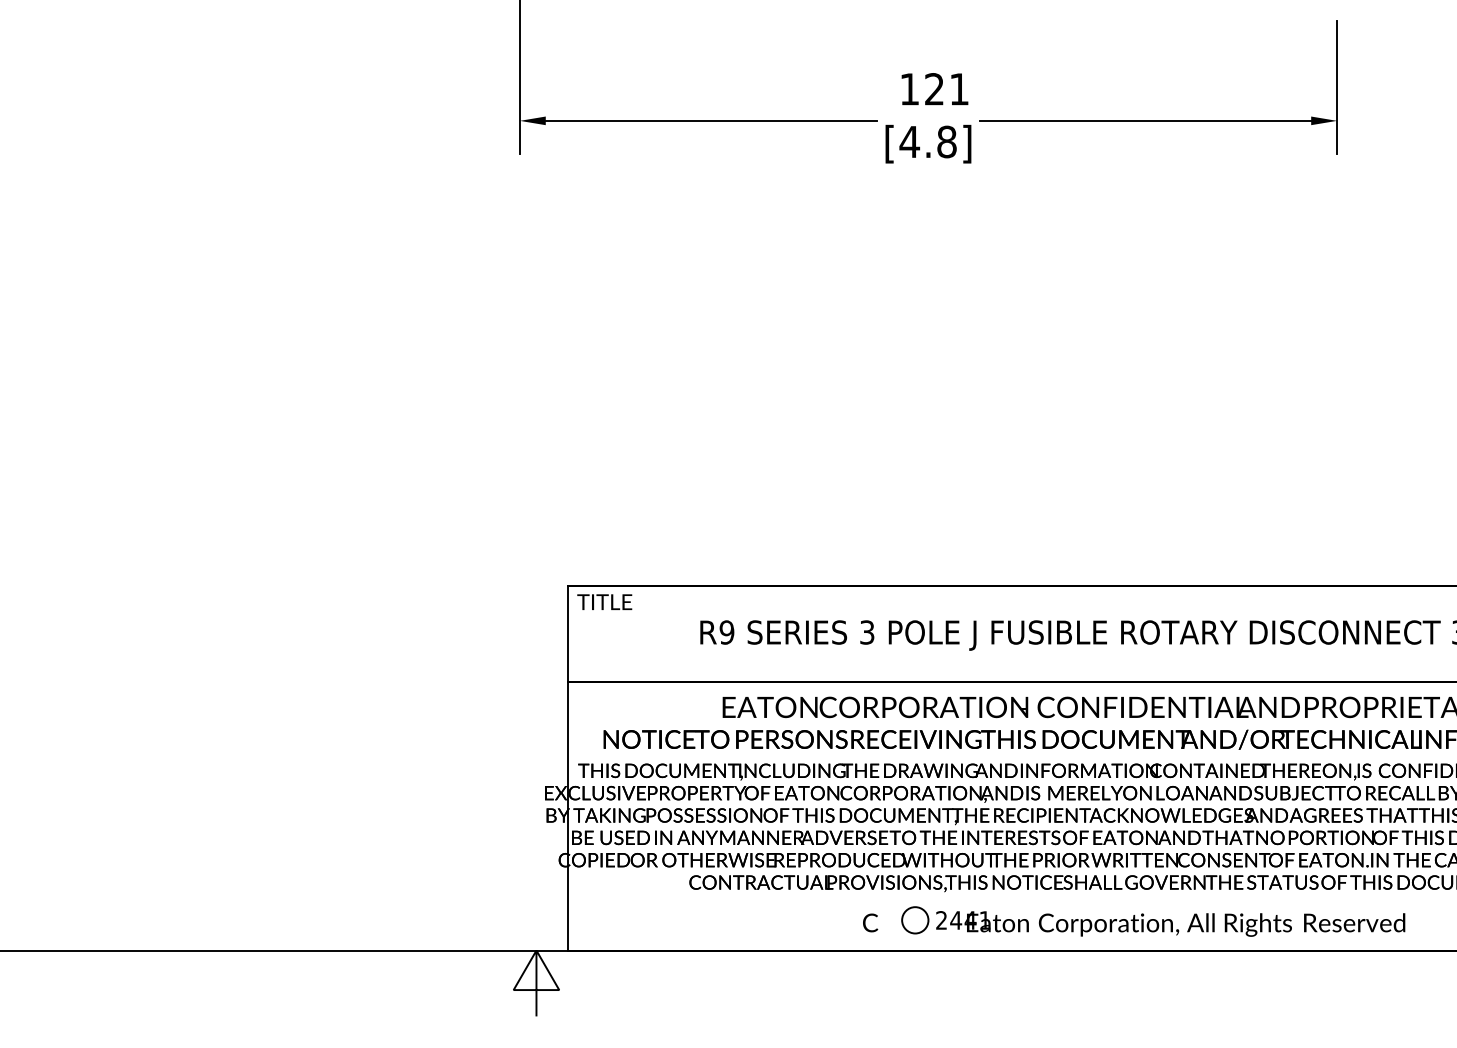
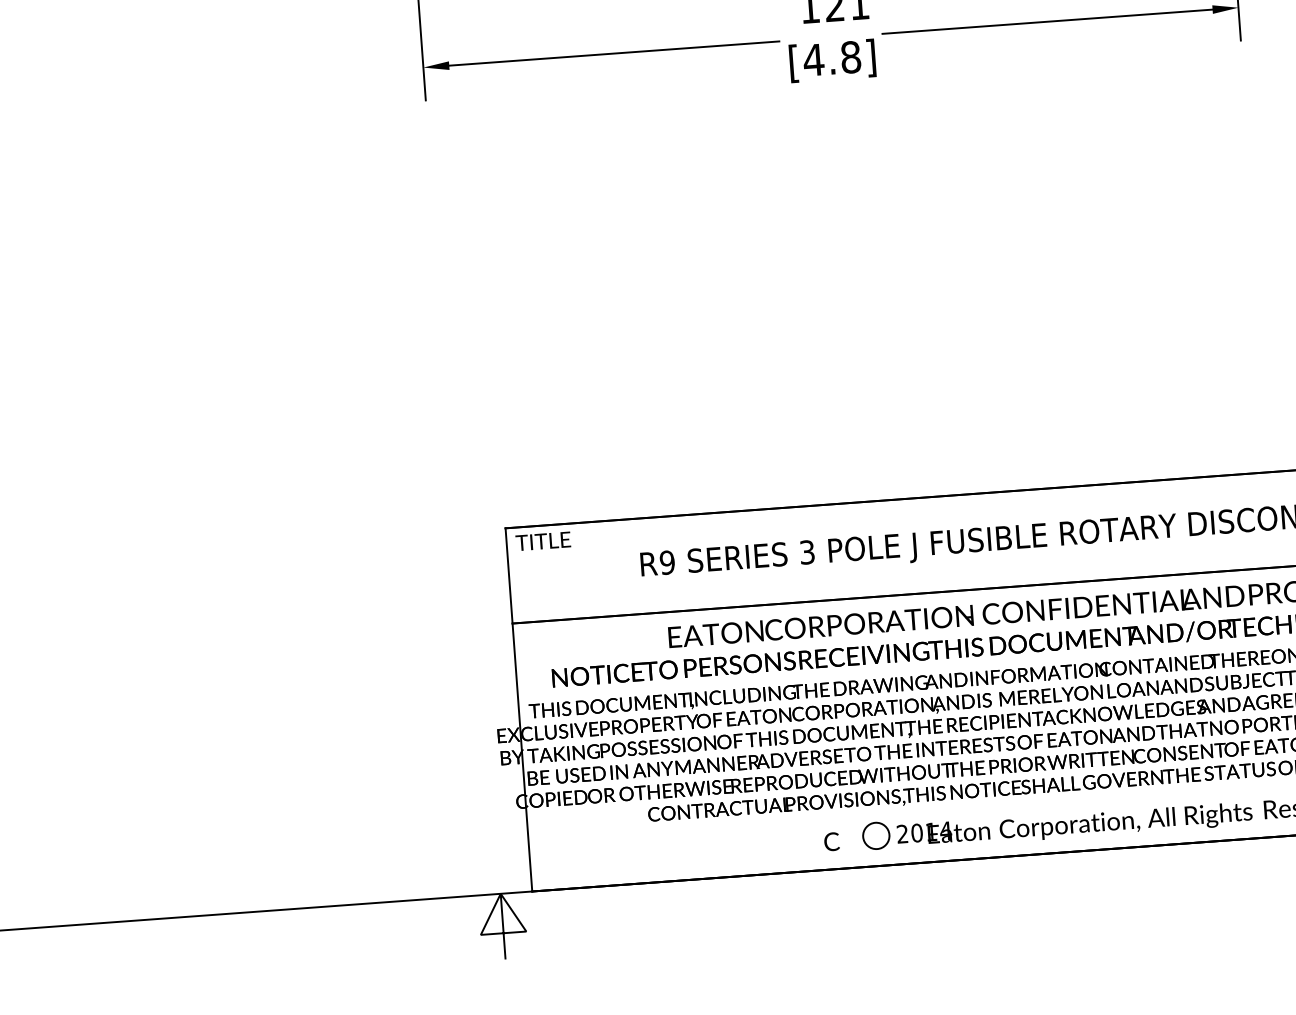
text: (970, 920) -> (931, 832), 2441 -> 2014

